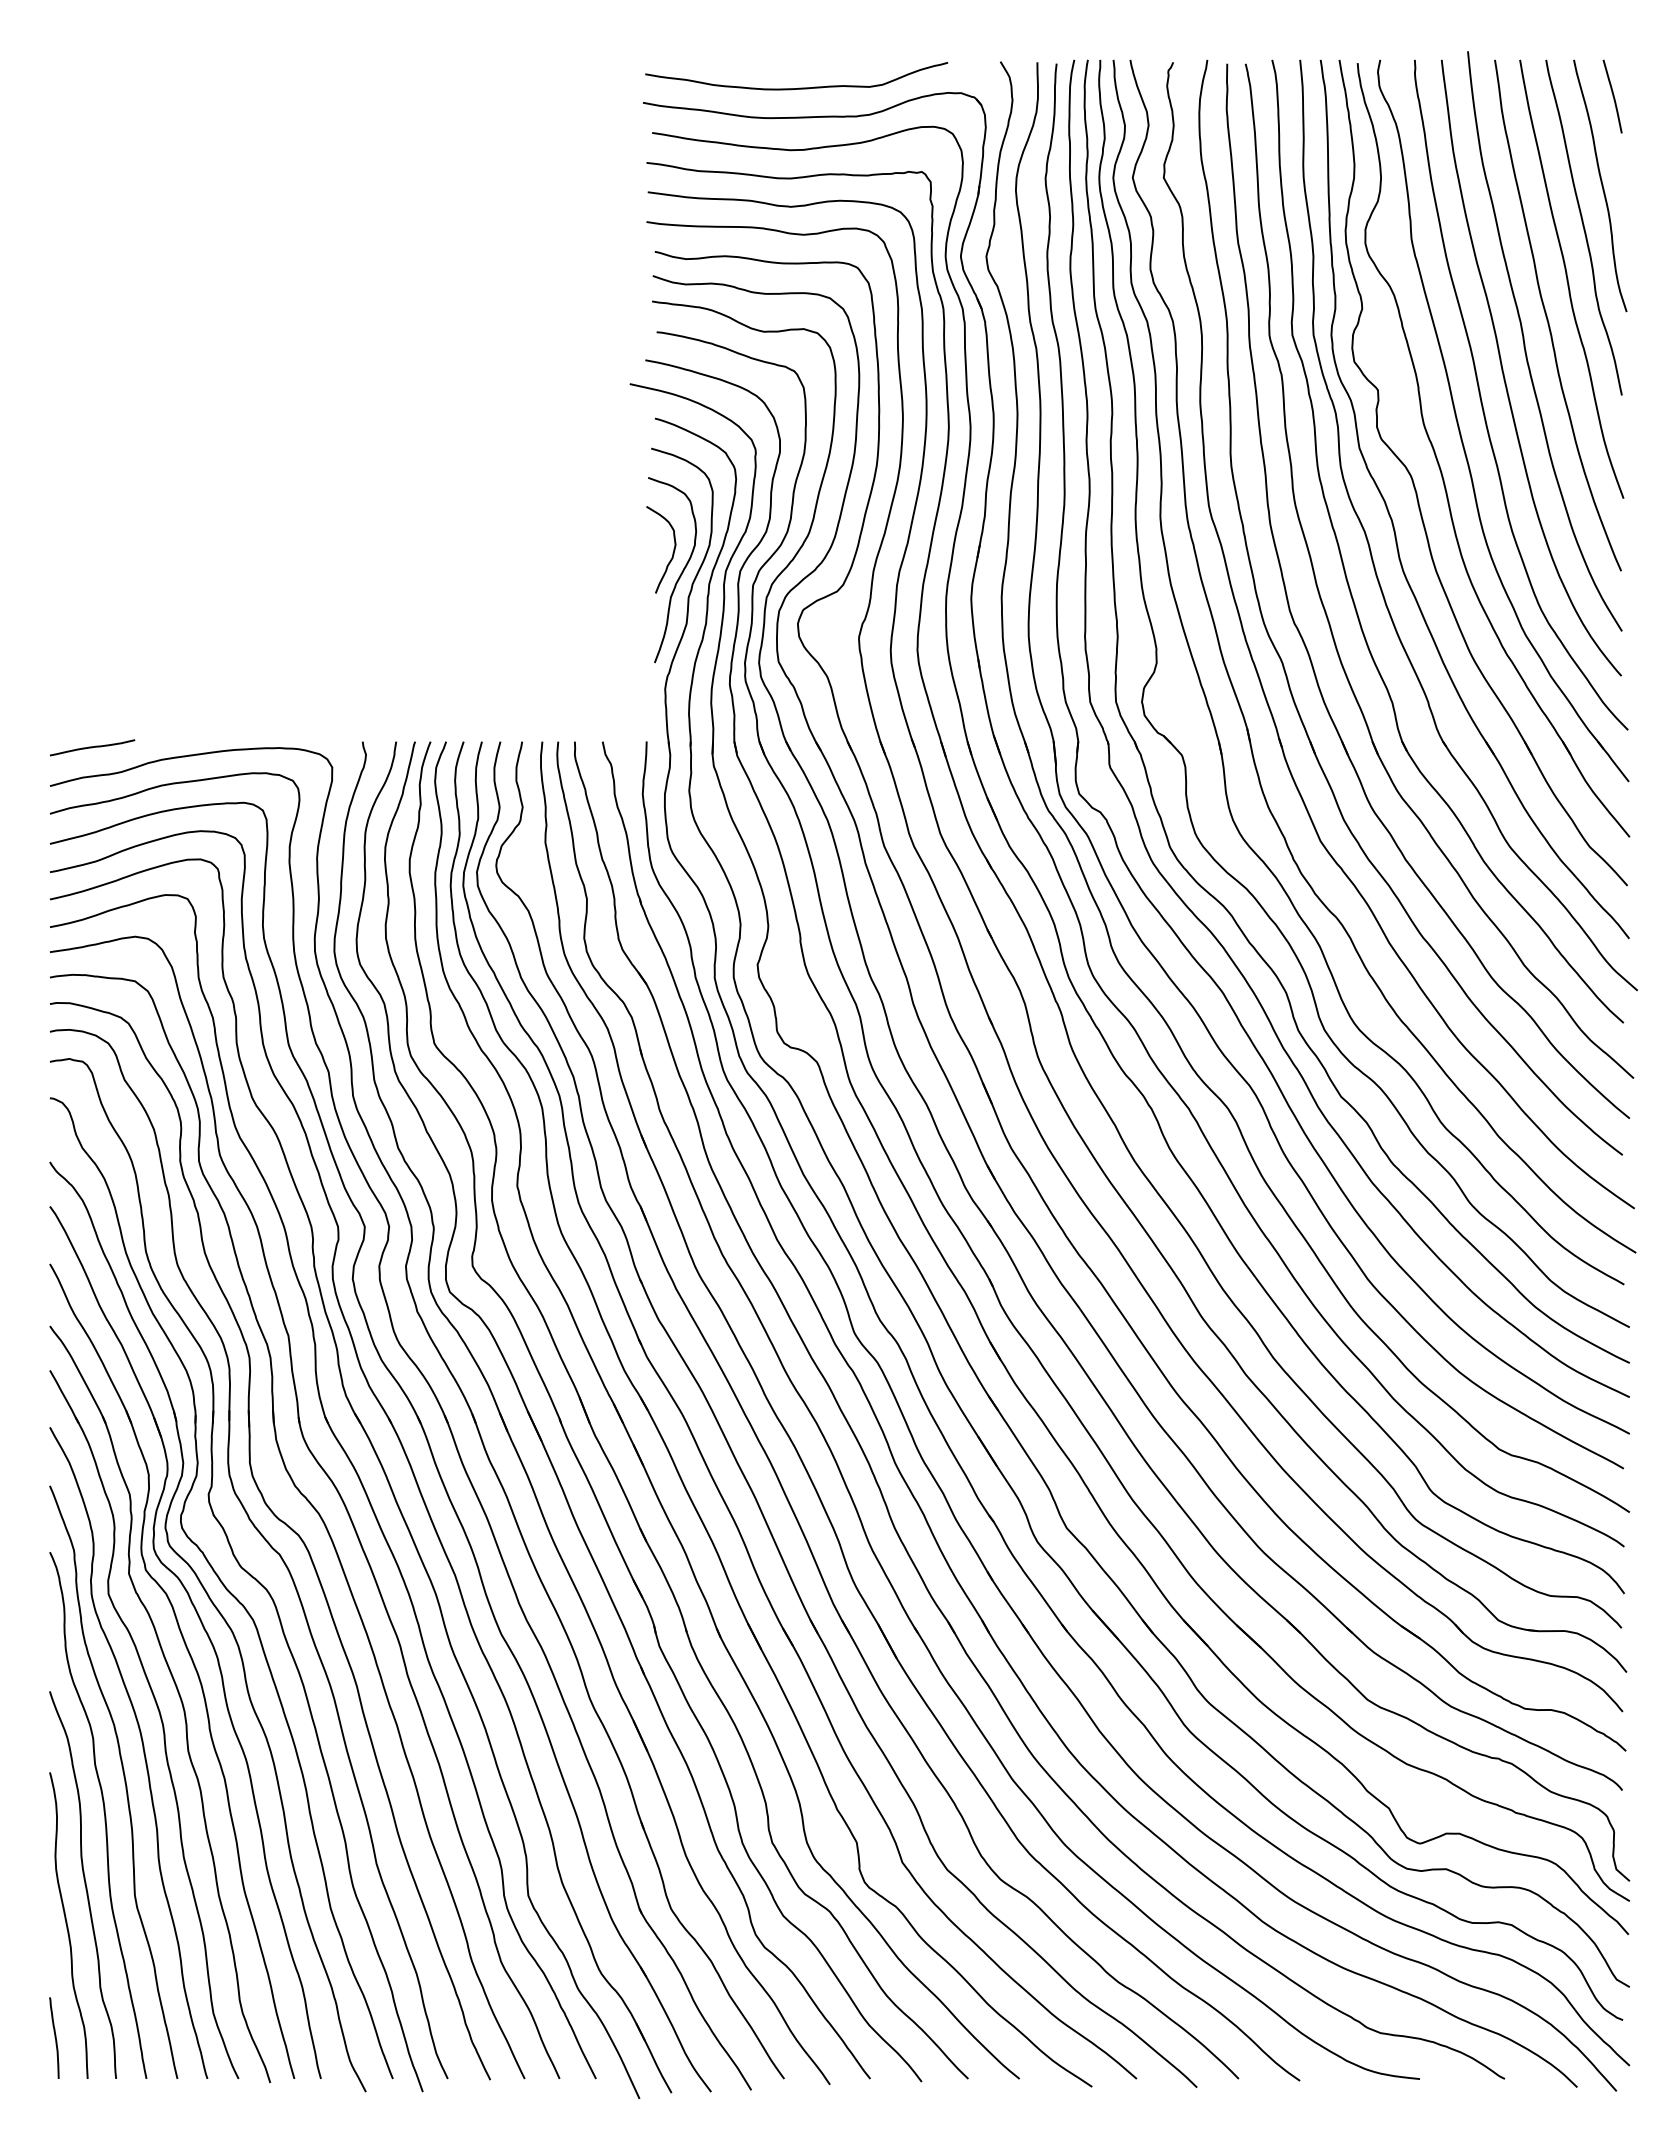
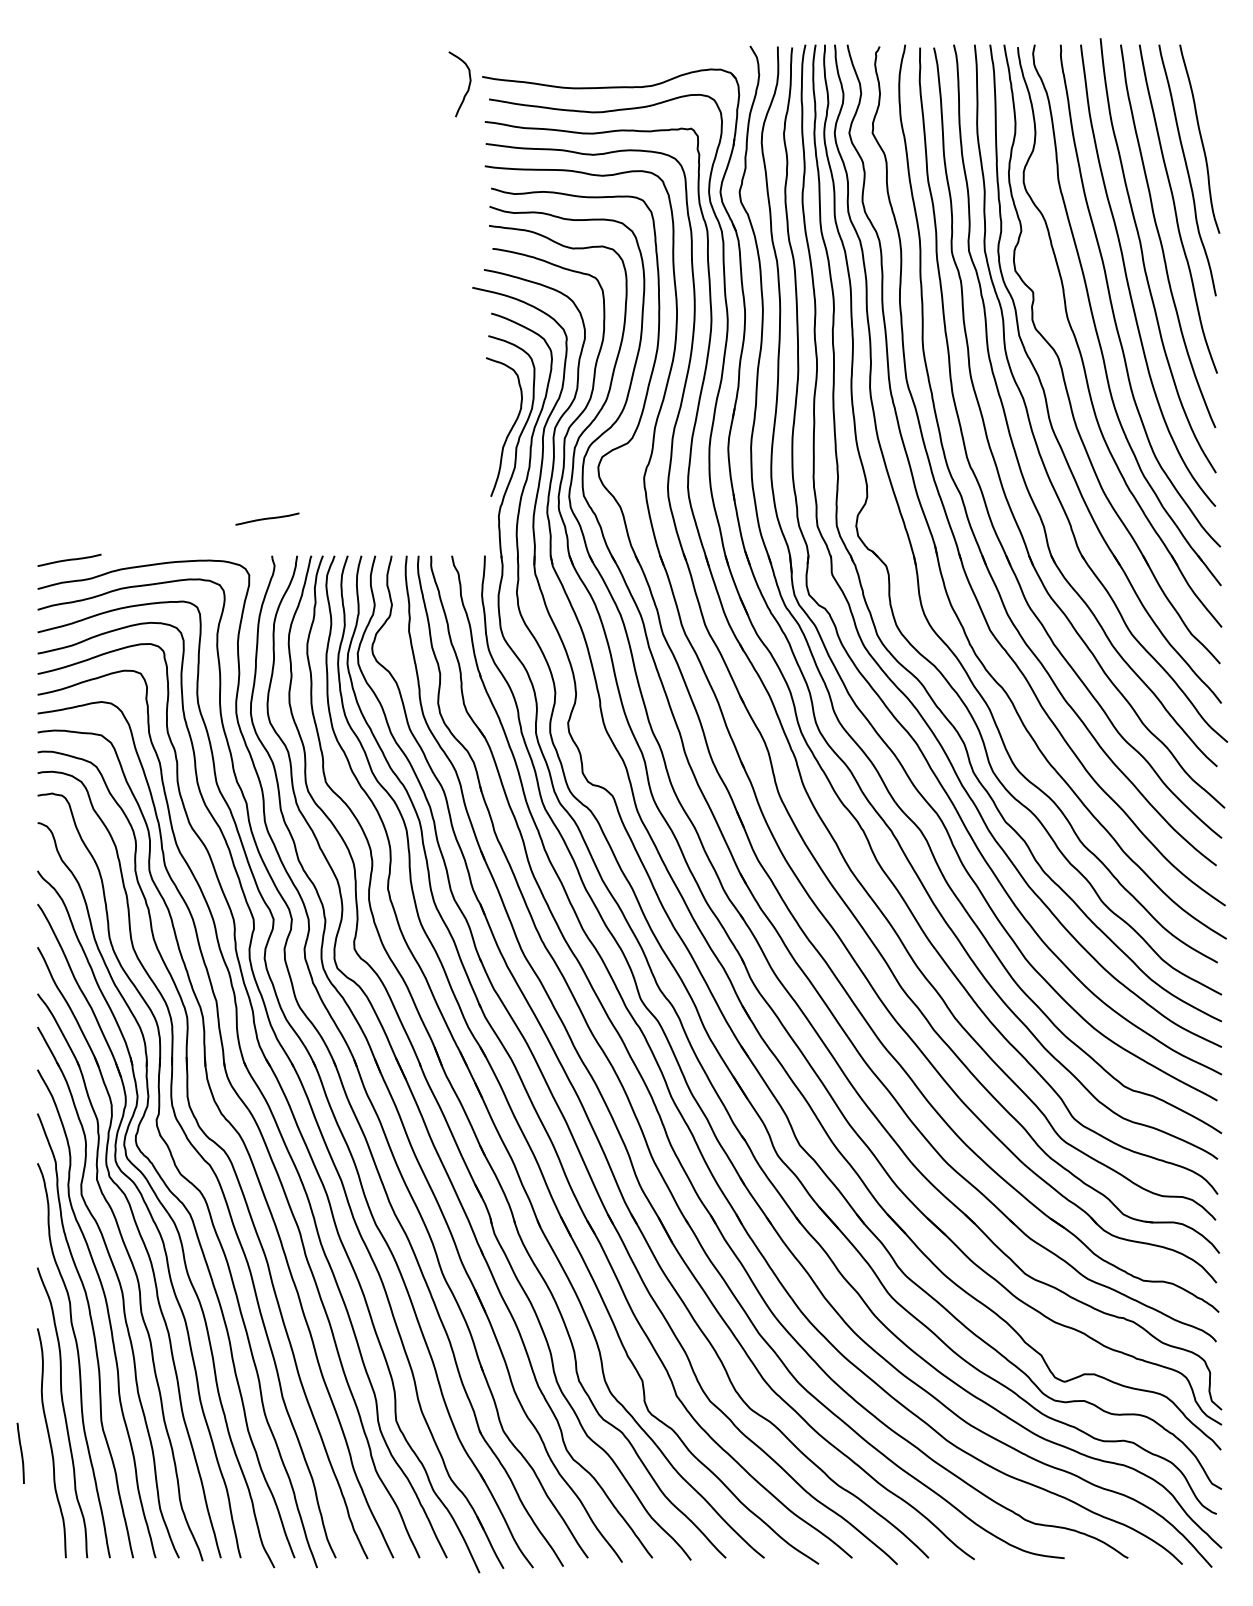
curve: (798, 87) -> (598, 65), removed
curve: (1612, 96) -> (1208, 72), removed
curve: (672, 552) -> (468, 86), moved
curve: (356, 692) -> (267, 518), added
curve: (54, 2037) -> (20, 1452), moved

